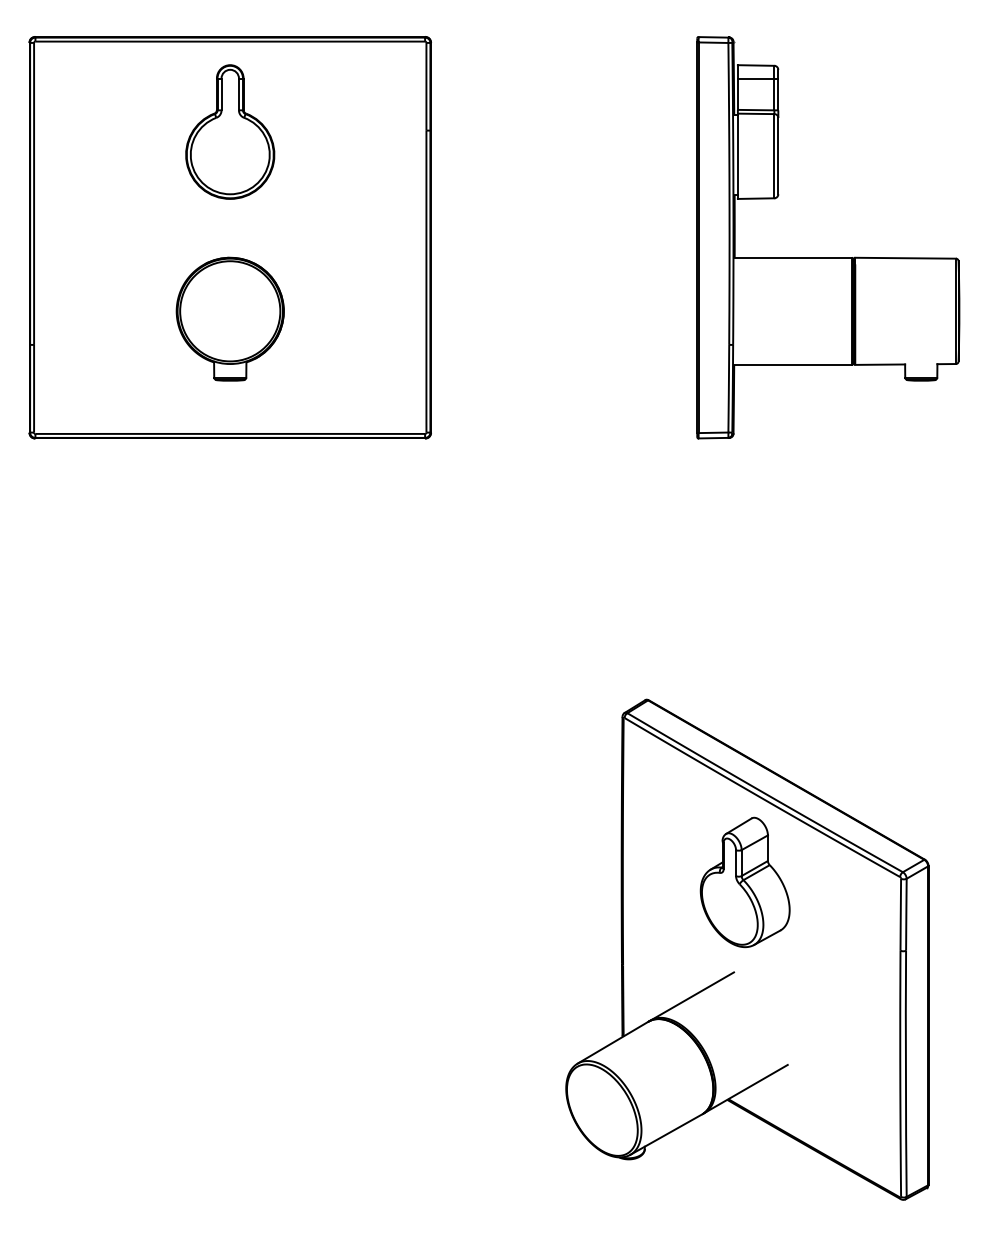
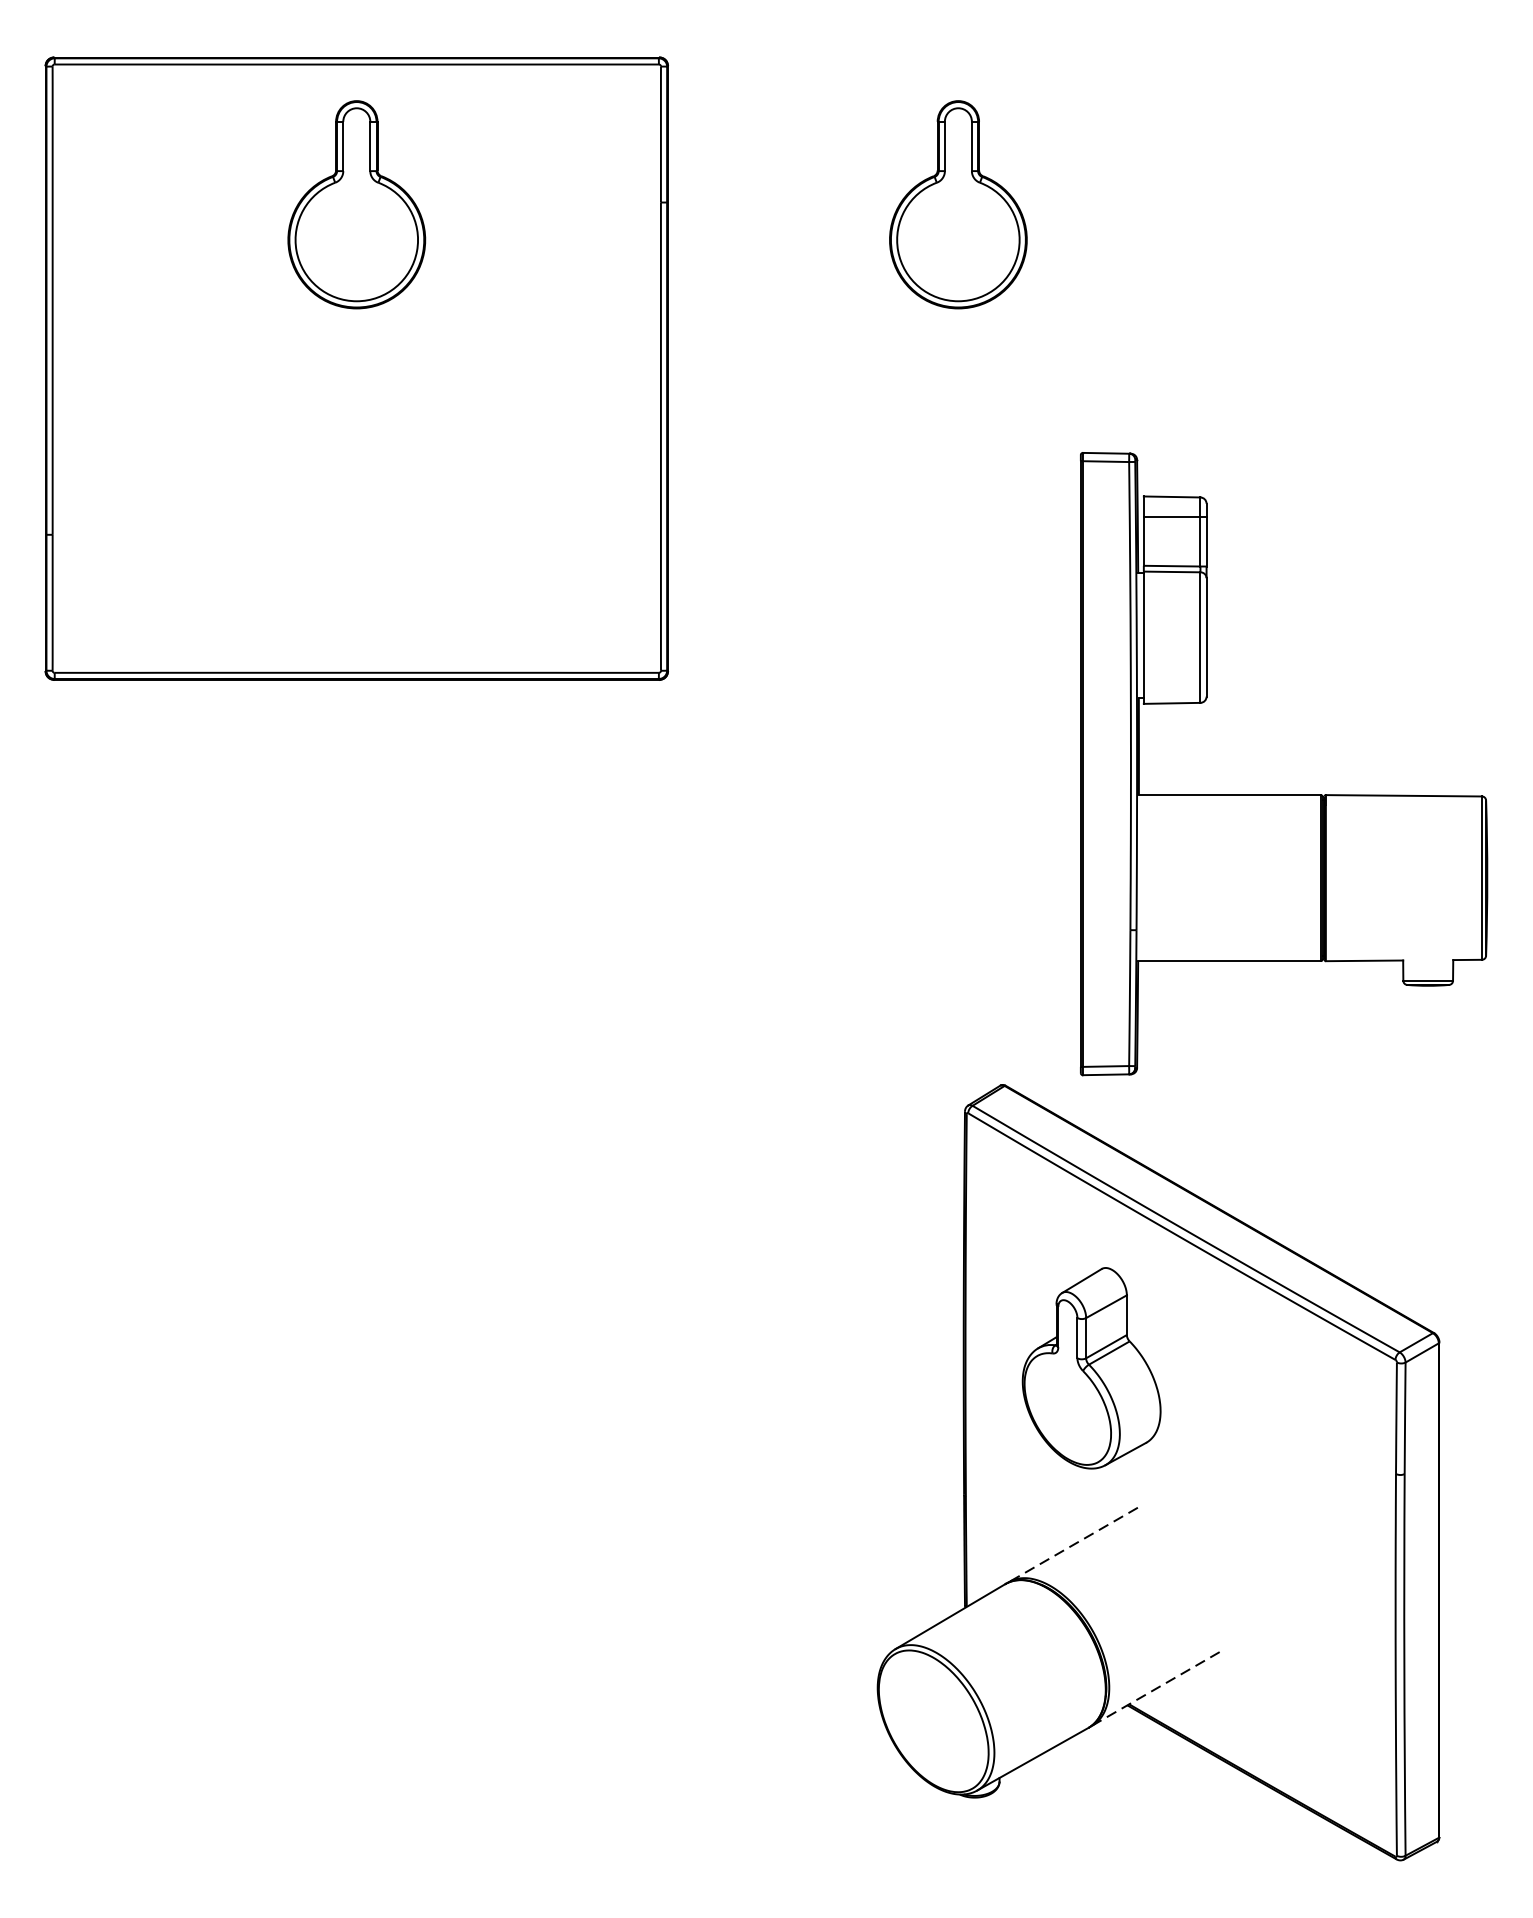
part: (618, 131) -> (958, 203), added
part: (828, 257) -> (1284, 794), moved
part: (229, 318) -> (355, 493), removed
part: (744, 882) -> (1090, 1368), moved
line: (692, 996) -> (1073, 1545), solid -> dashed
line: (746, 1088) -> (1157, 1687), solid -> dashed

